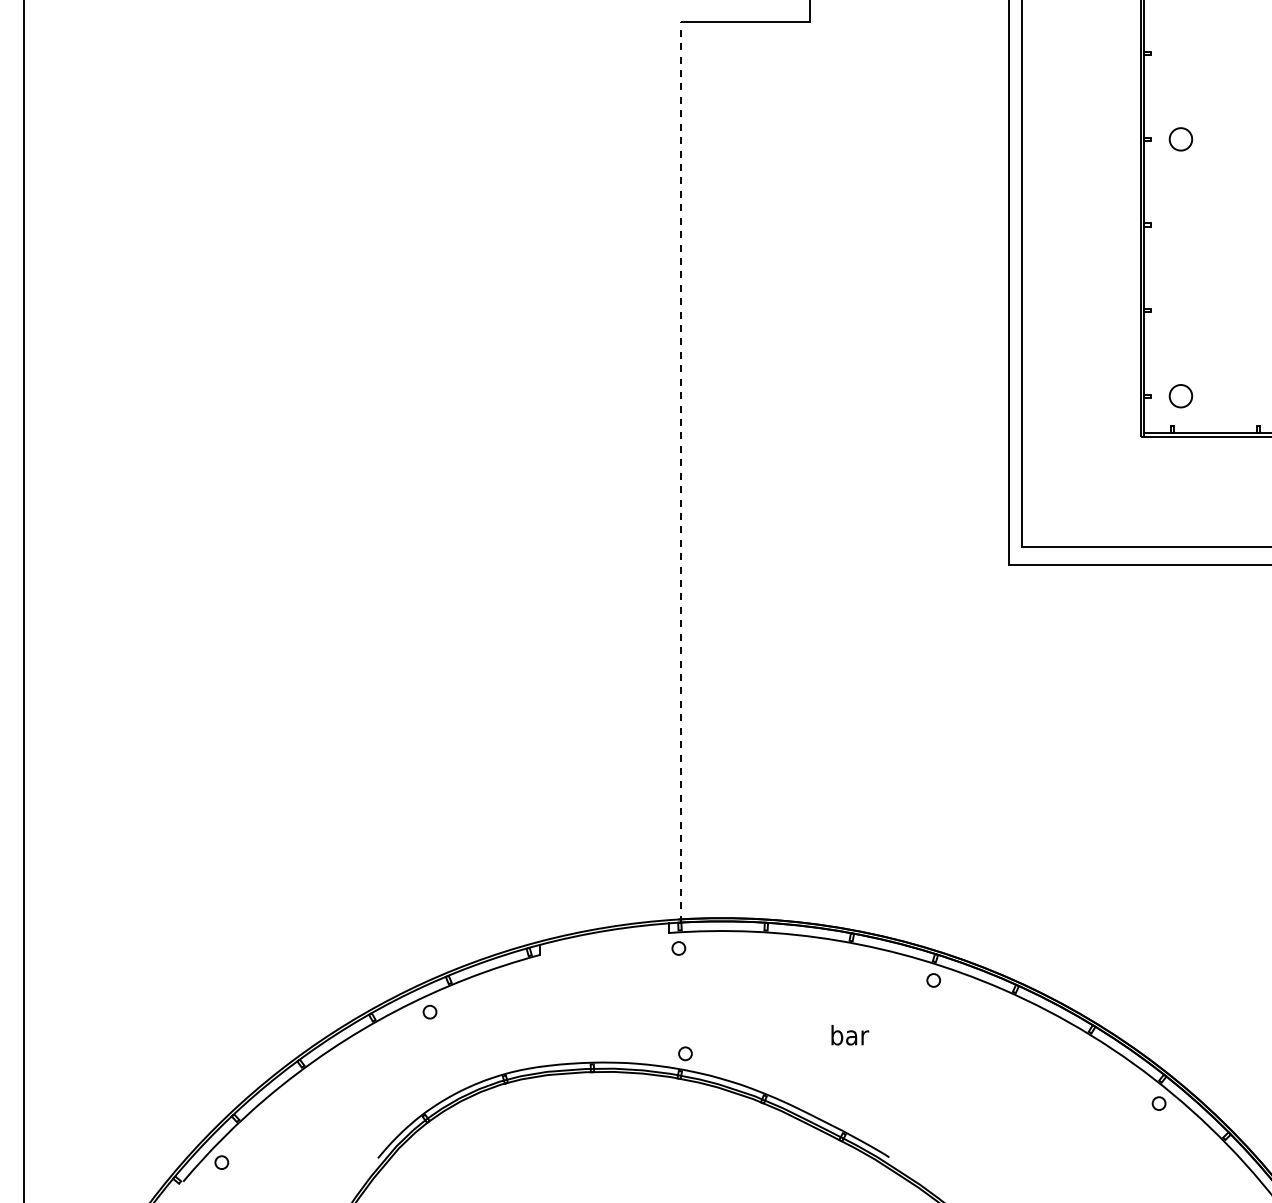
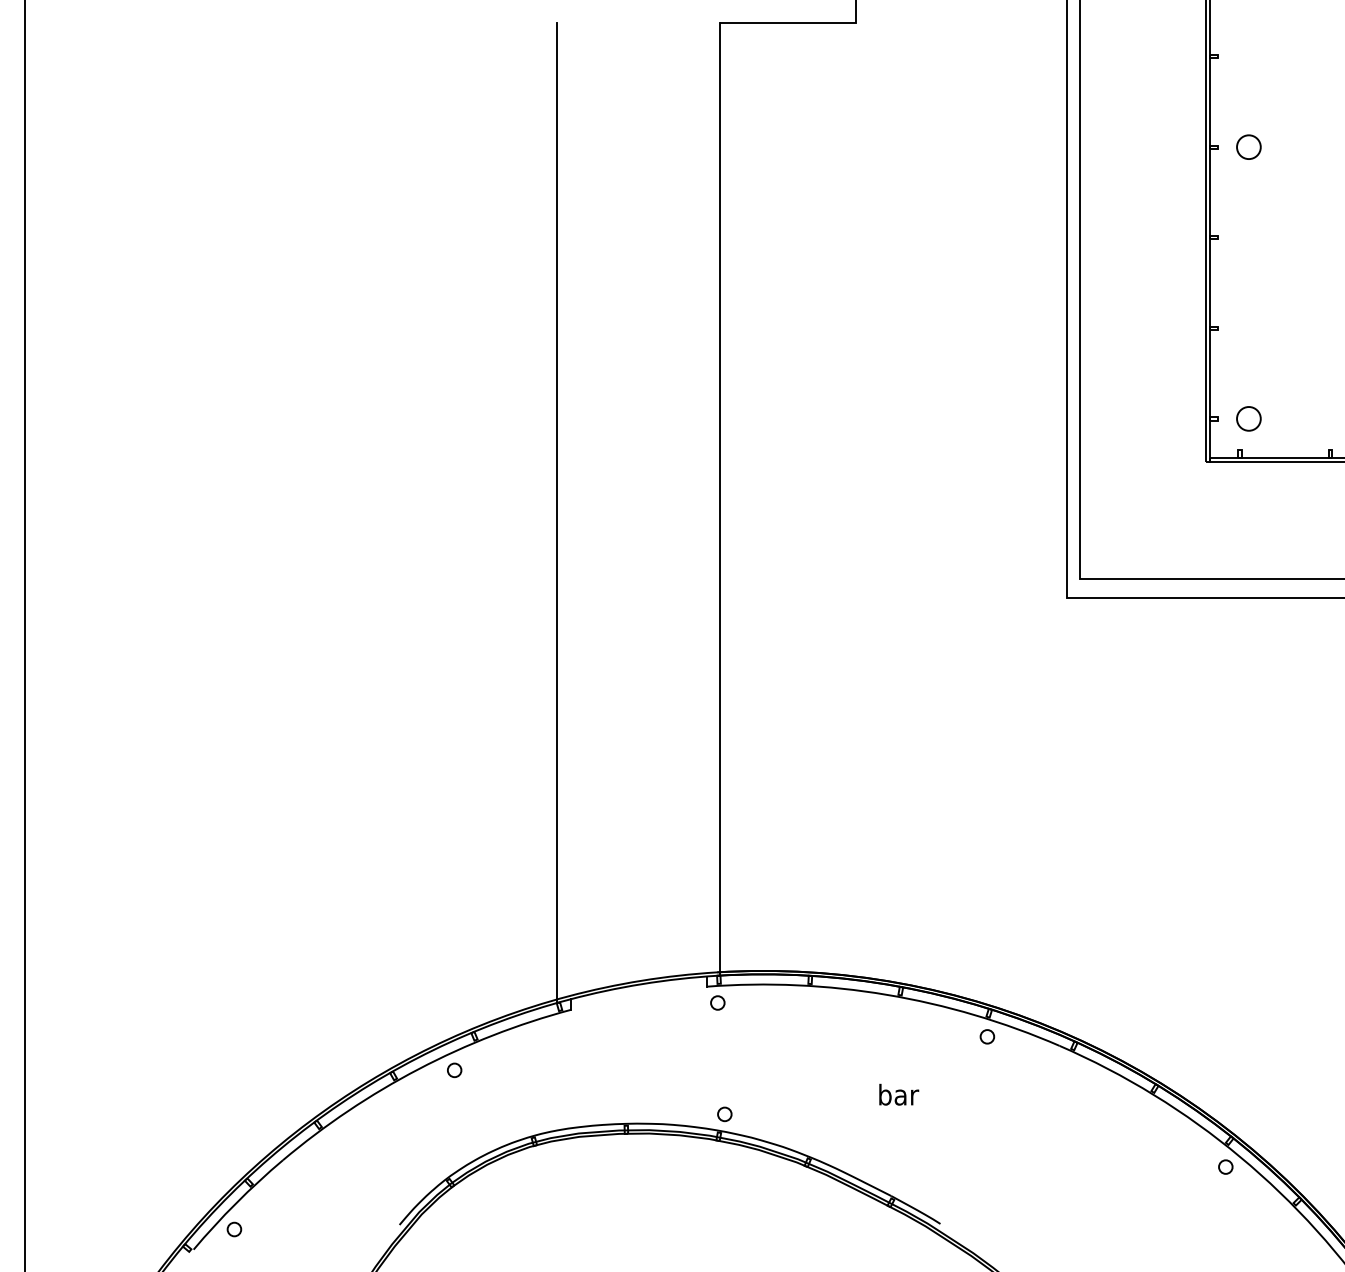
line: (681, 471) -> (720, 498), dashed -> solid
line: (527, 484) -> (557, 512), added

